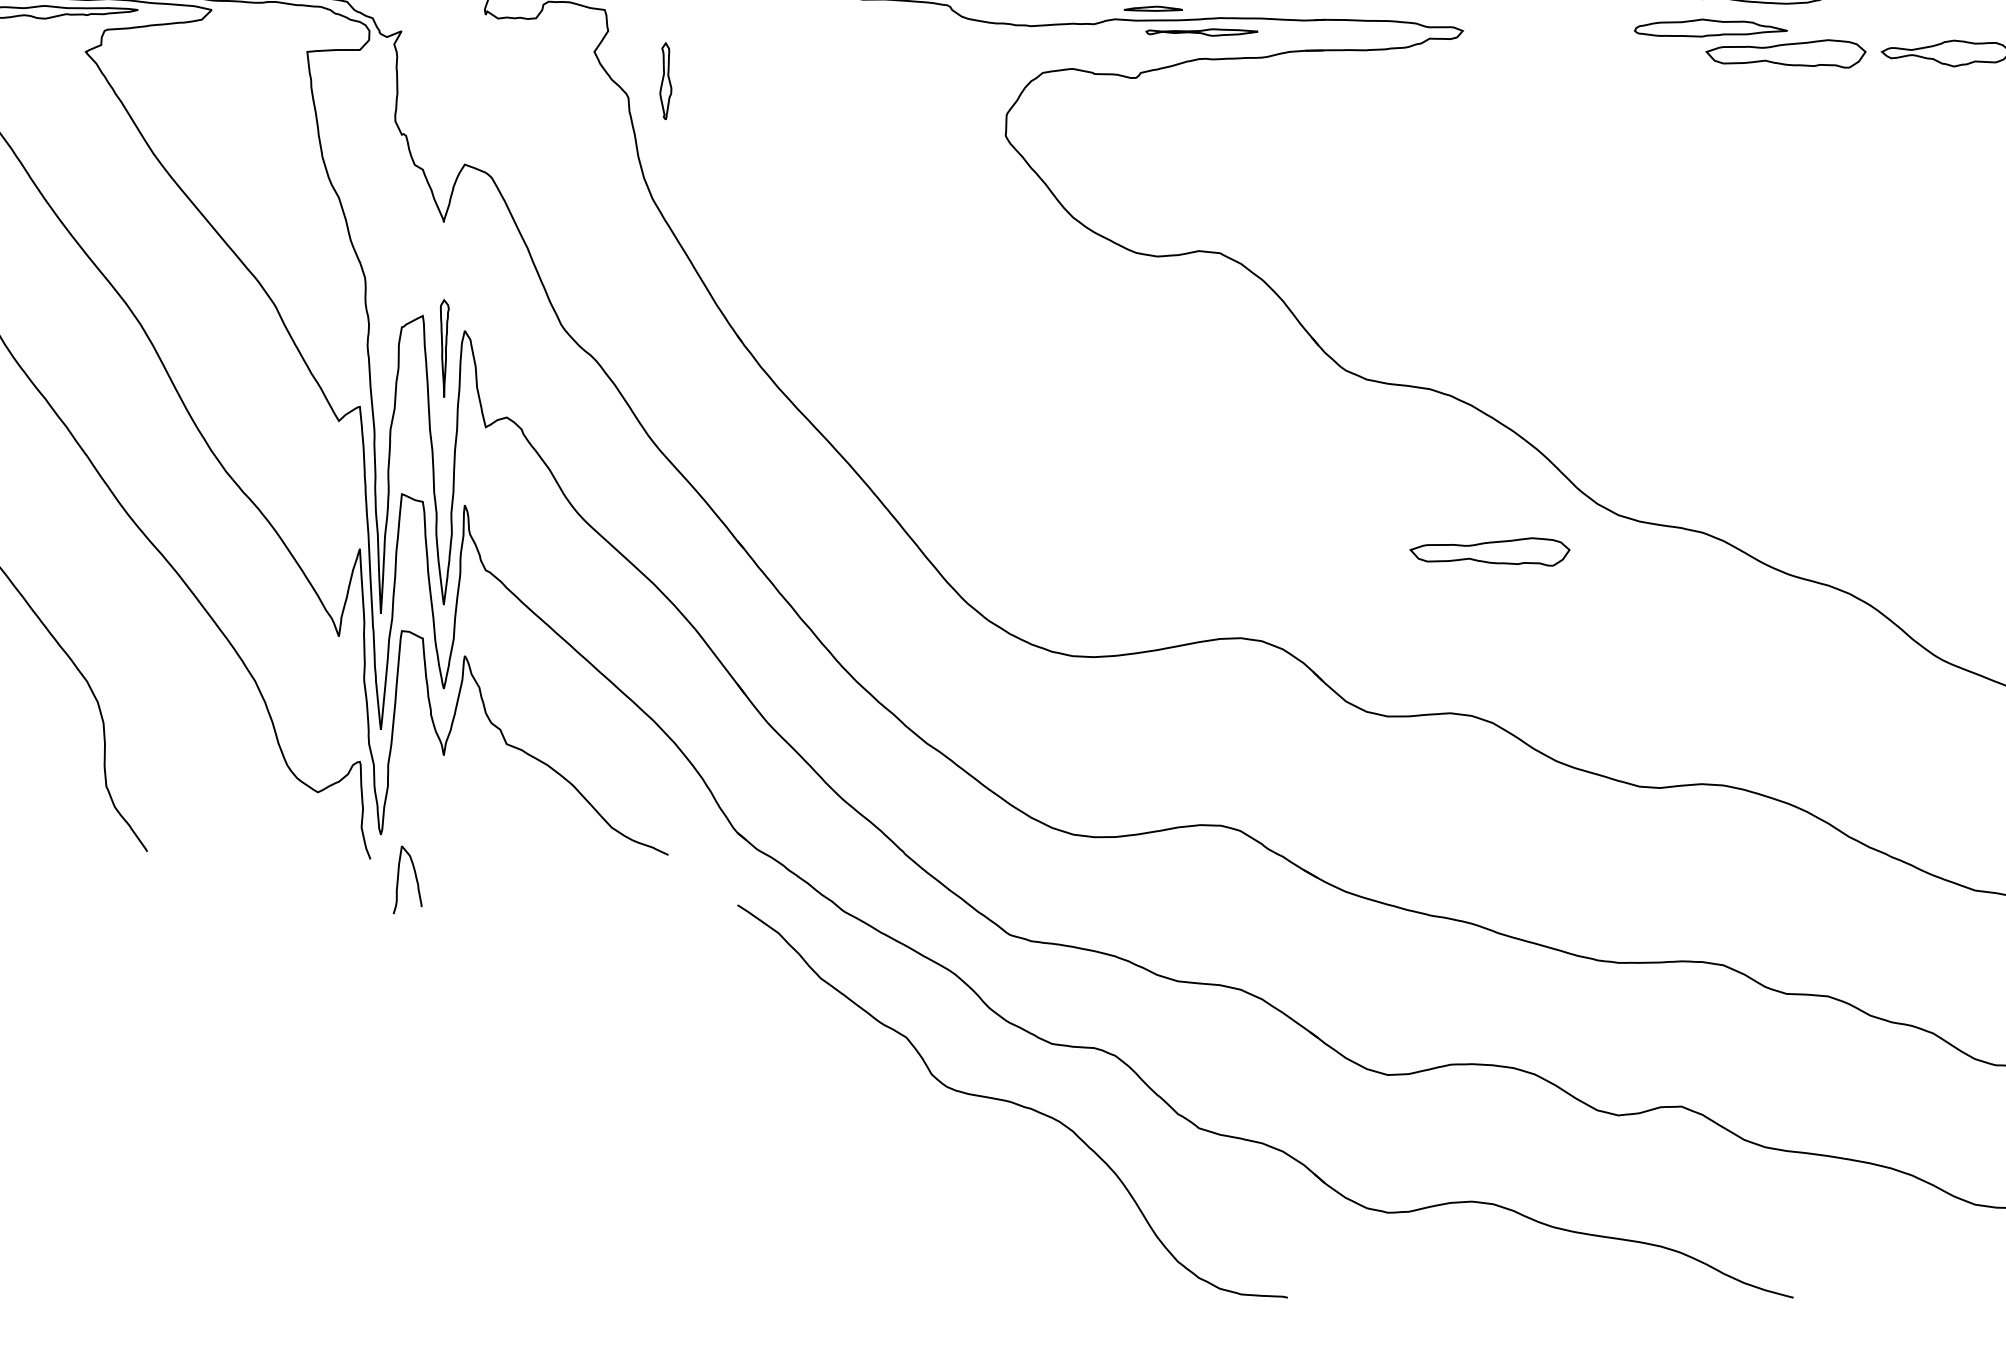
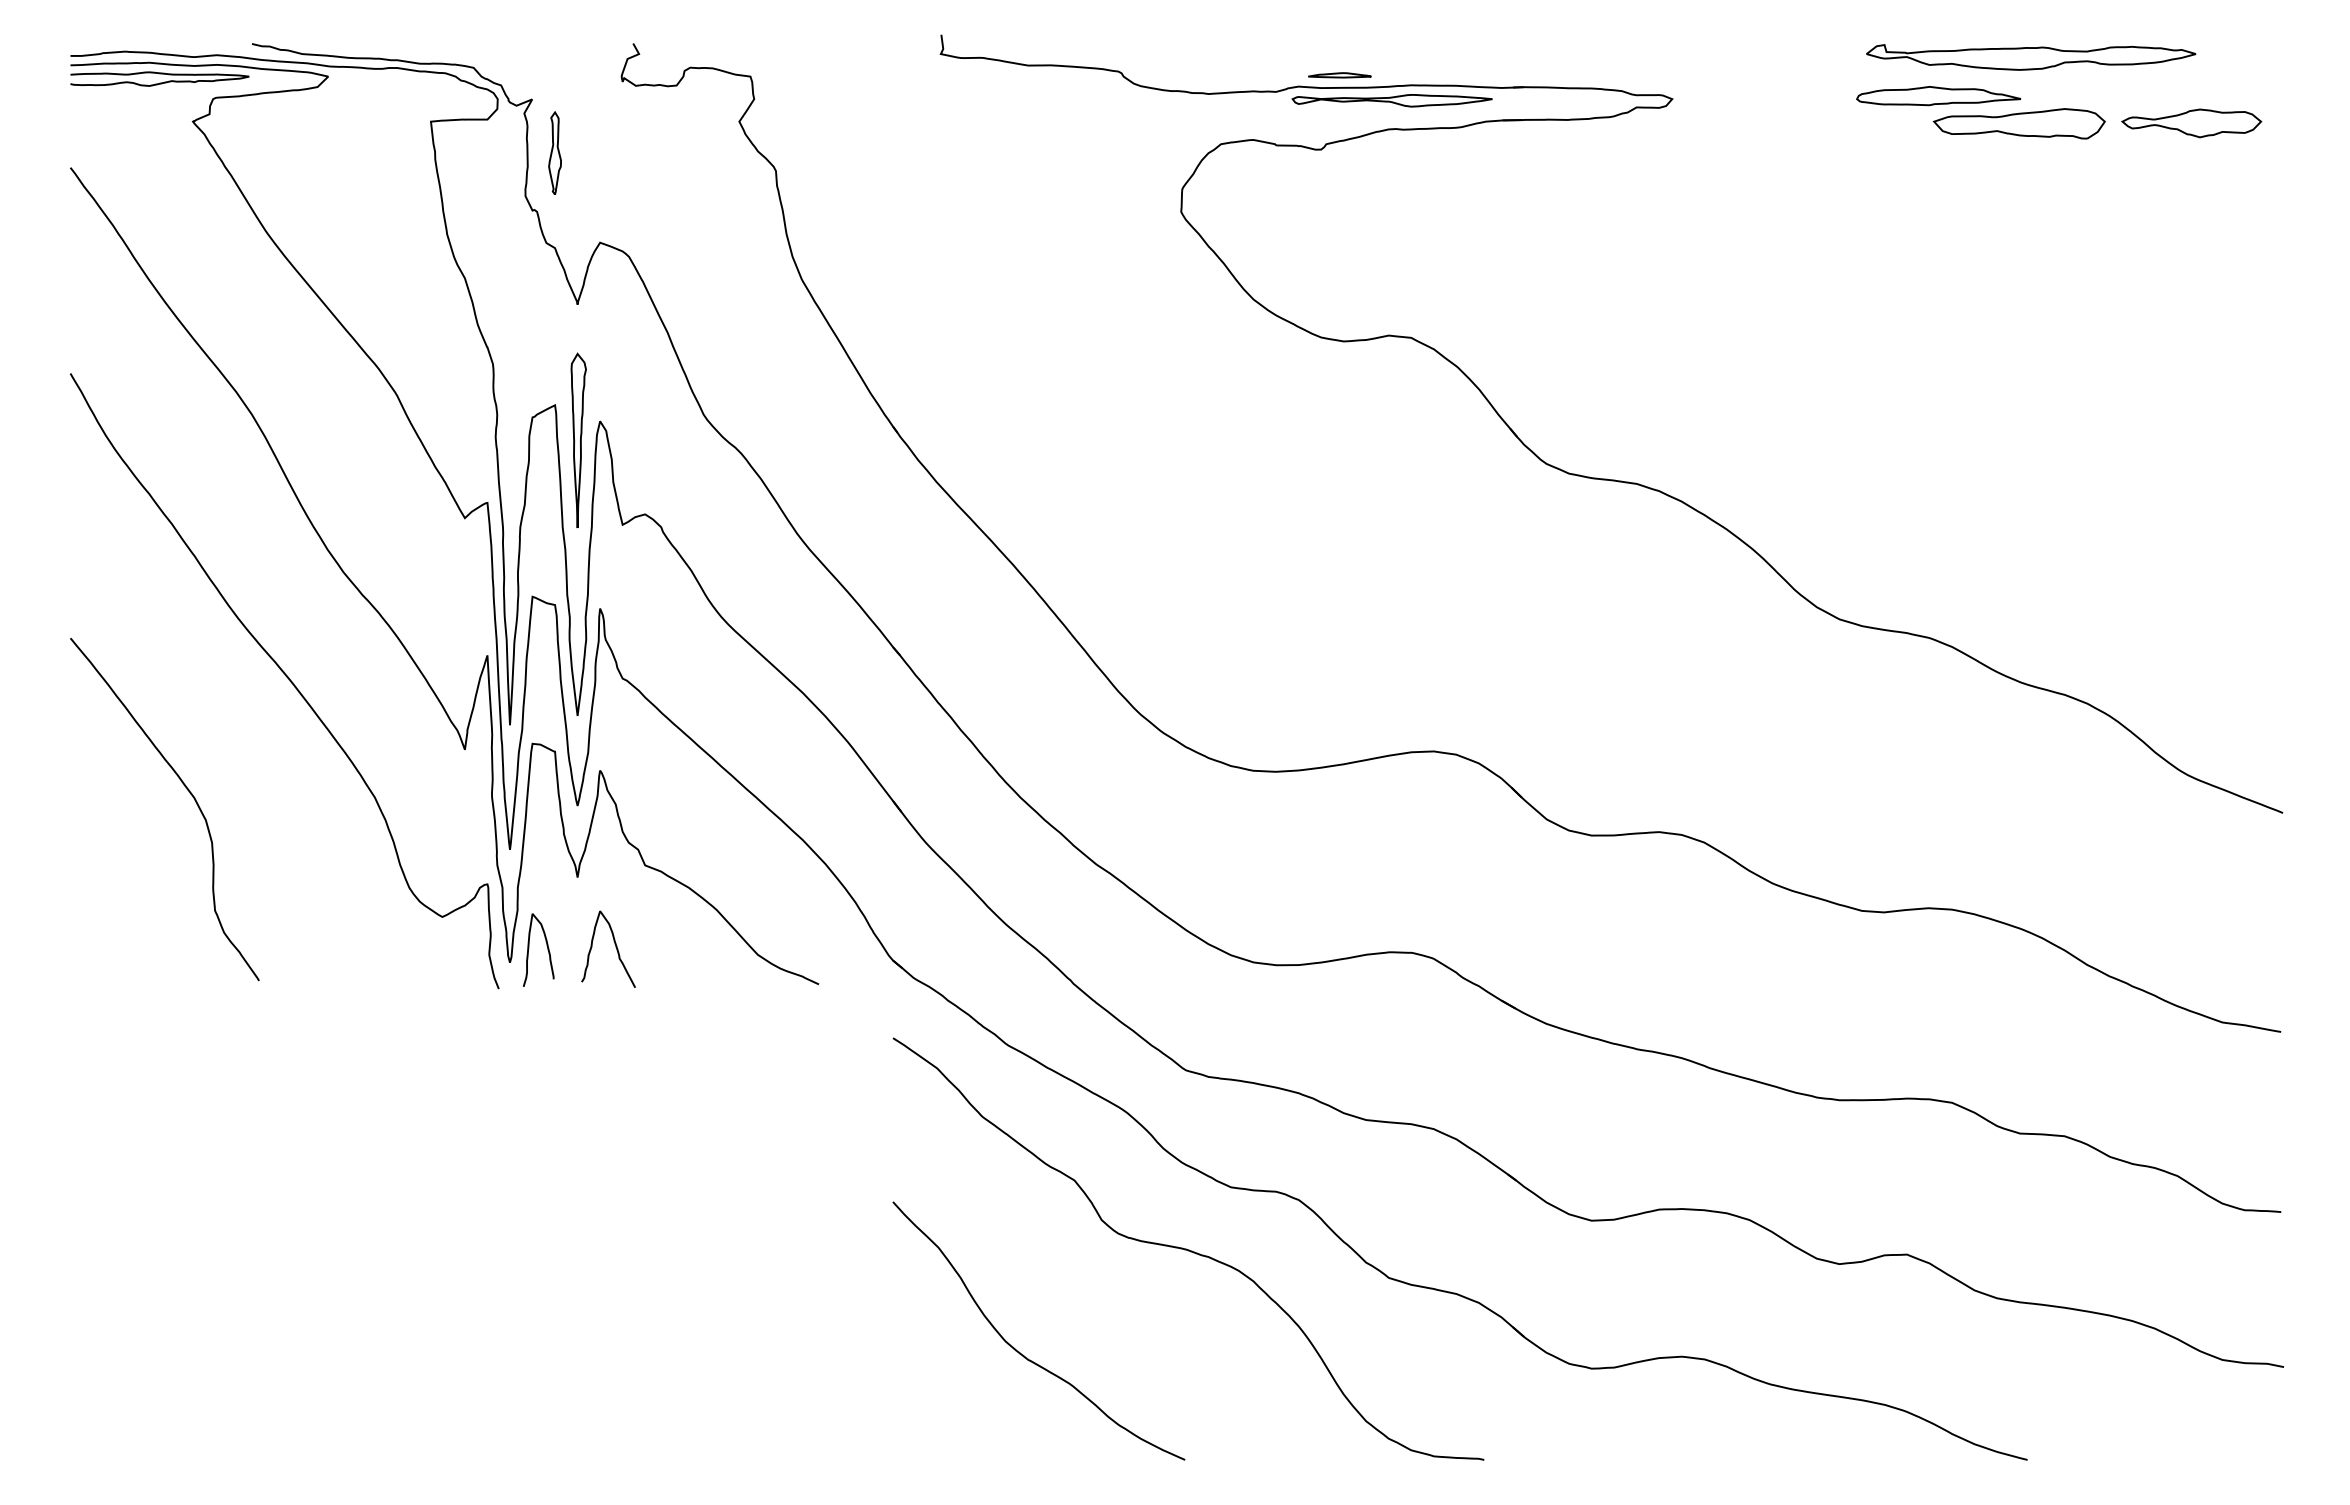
part: (1201, 32) -> (1391, 100), size x1.67
part: (665, 80) -> (554, 152), moved
part: (444, 347) -> (578, 439), size x1.67
part: (1489, 551) -> (1700, 658), removed
curve: (479, 820) -> (615, 947), added
curve: (414, 876) -> (546, 946), moved
curve: (858, 1199) -> (1023, 1354), added

